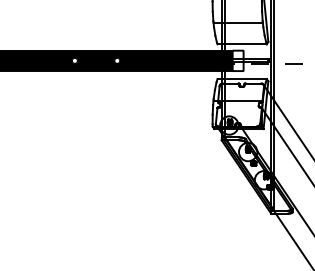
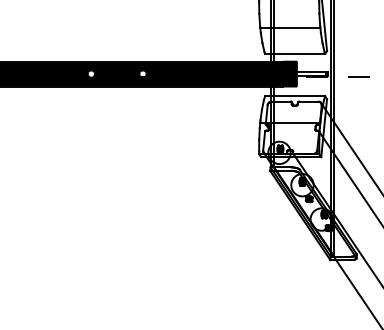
fill: (237, 60) -> (289, 73), added

